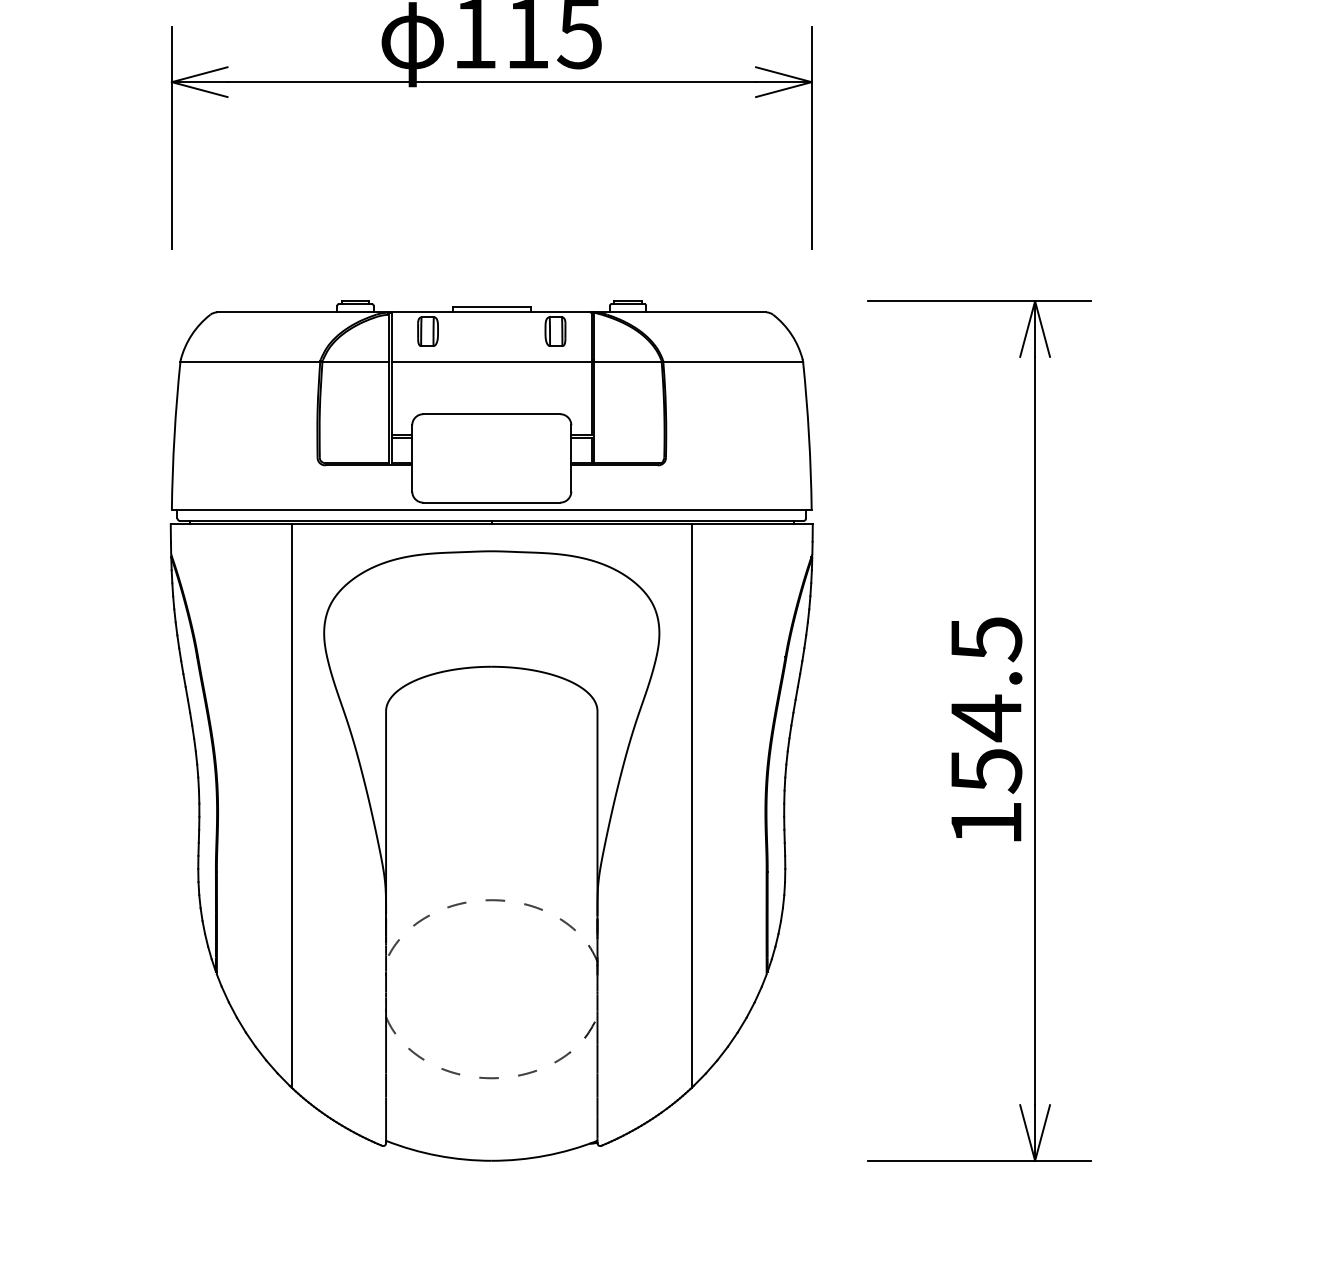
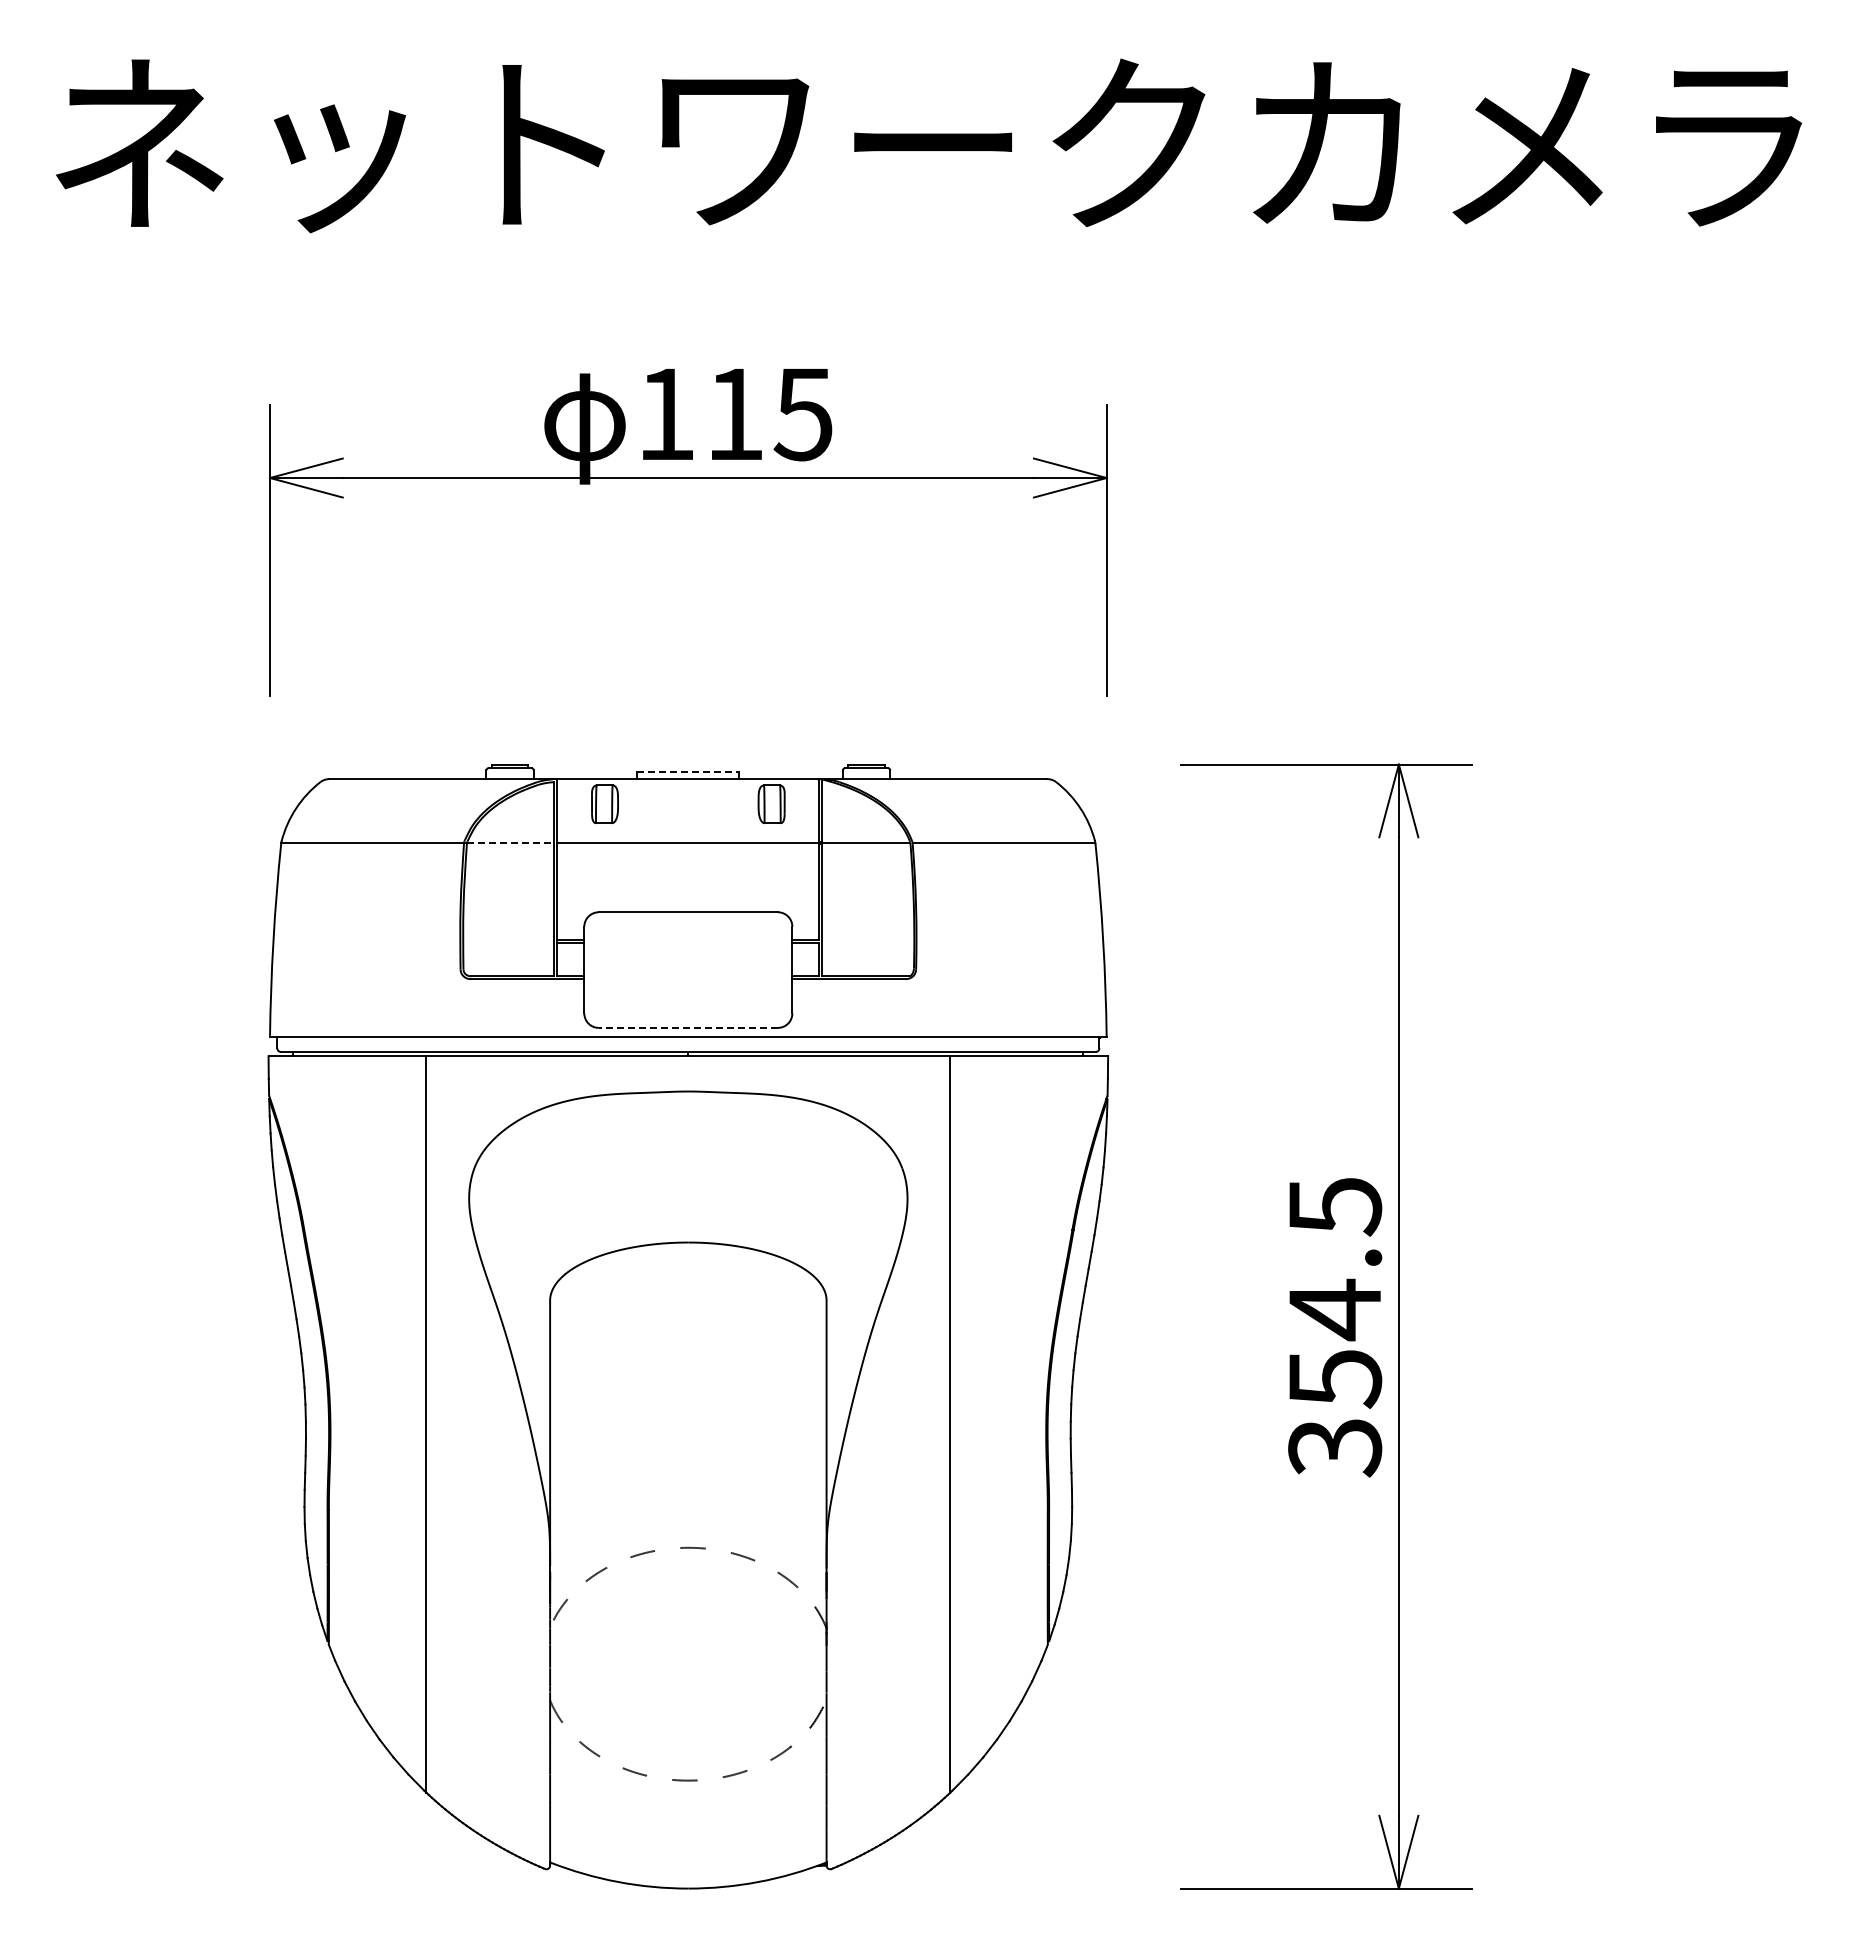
line: (491, 306) -> (688, 771), solid -> dashed
line: (355, 361) -> (510, 843), solid -> dashed
line: (491, 502) -> (687, 1027), solid -> dashed
text: (986, 824) -> (1335, 1448), 154.5 -> 354.5

